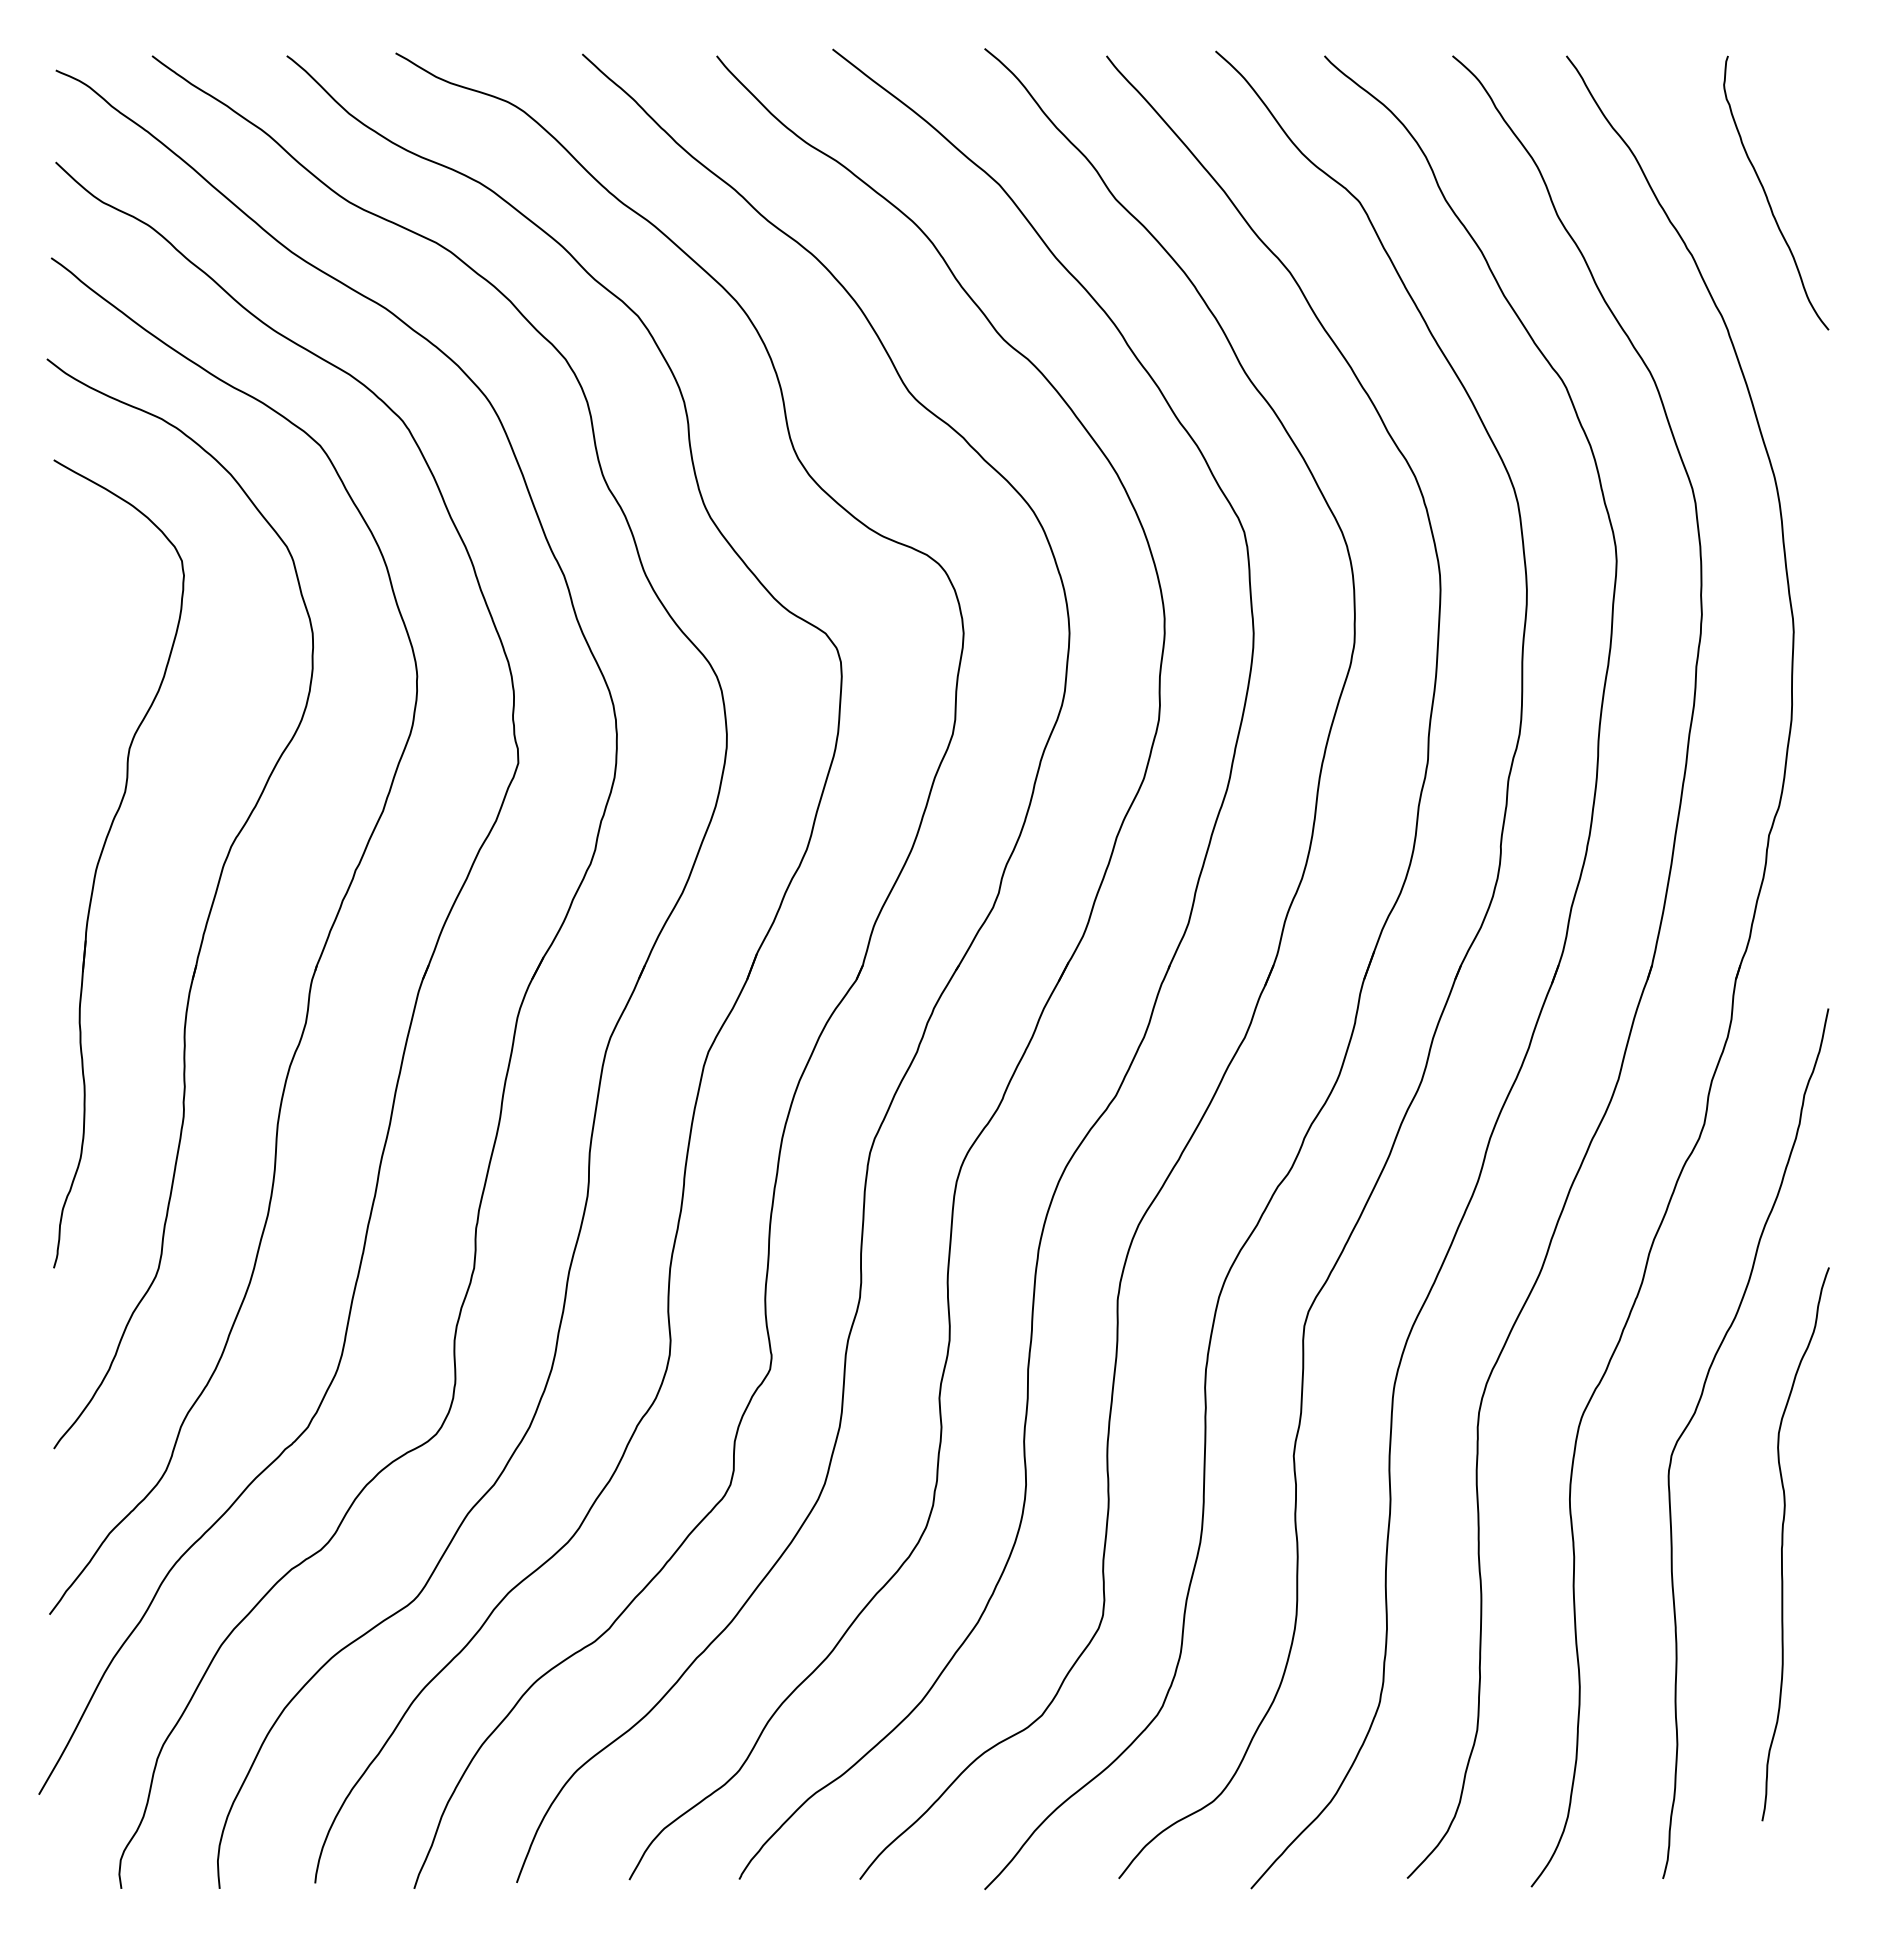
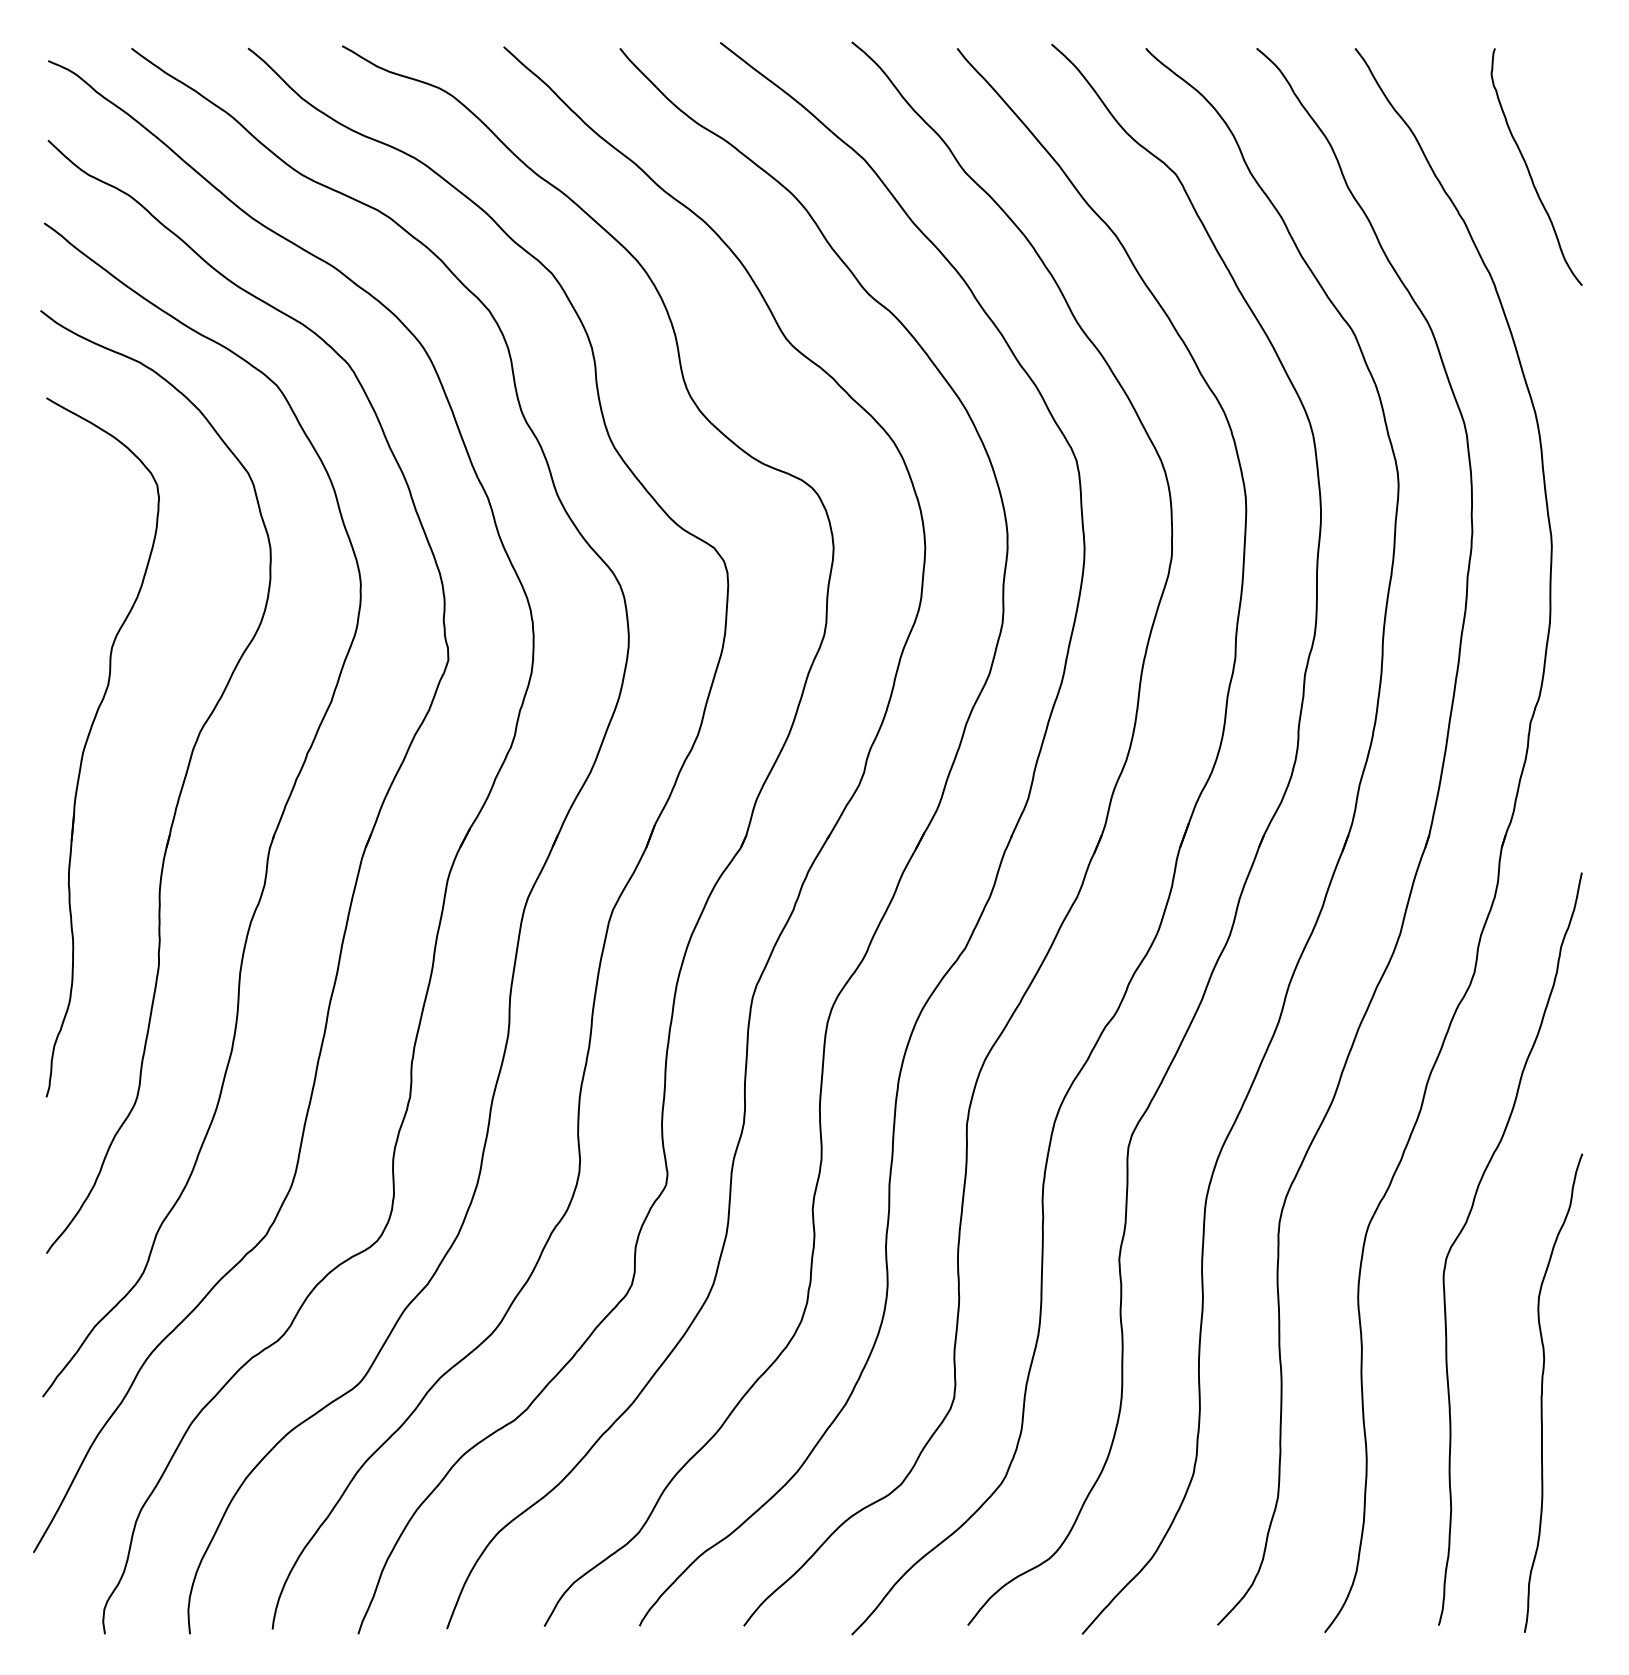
curve: (1783, 1544) -> (1542, 1393), moved

